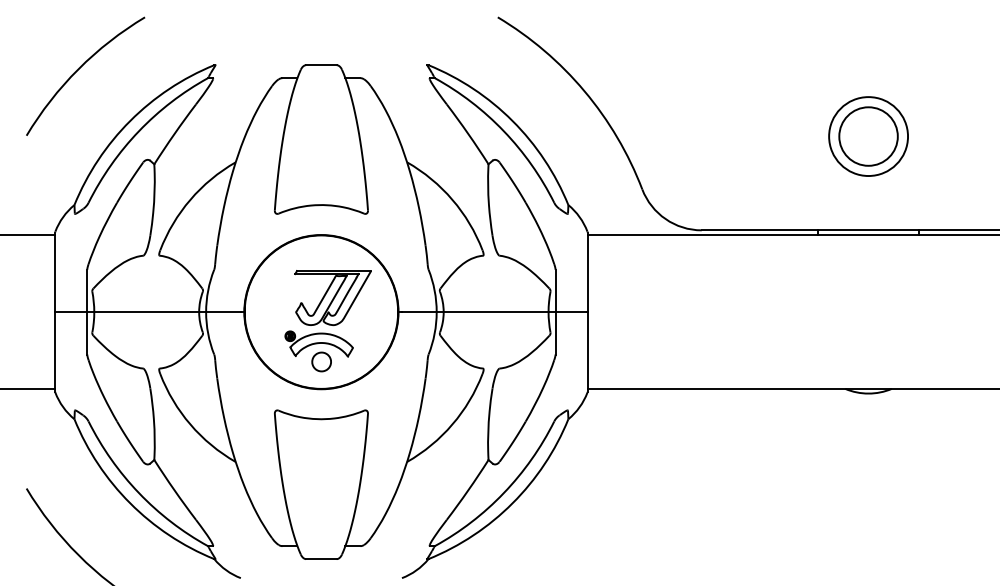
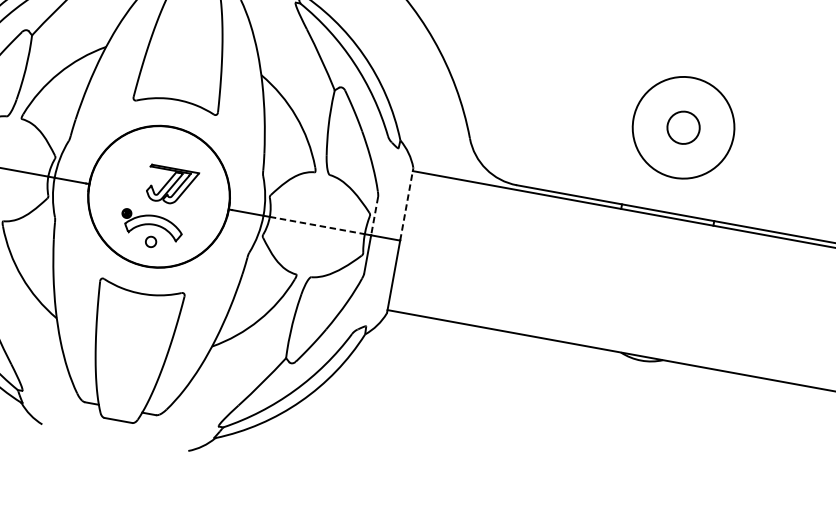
circle: (868, 136) -> (683, 127), size x0.6
circle: (868, 136) -> (683, 127), size x1.4
line: (587, 272) -> (406, 204), solid -> dashed
line: (555, 291) -> (374, 216), solid -> dashed
part: (332, 298) -> (171, 186), size x0.7
line: (496, 312) -> (317, 225), solid -> dashed
part: (321, 361) -> (151, 241), size x0.6

